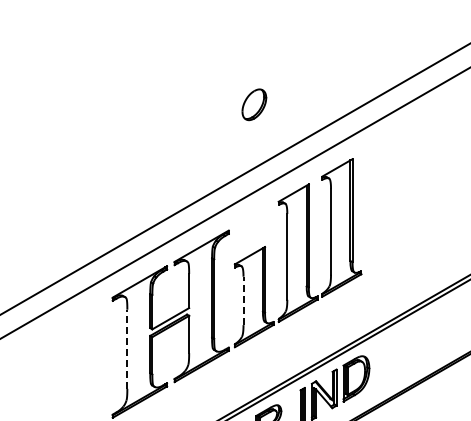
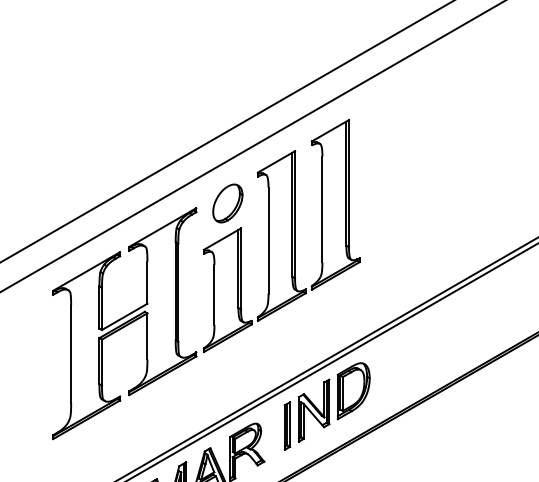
part: (254, 104) -> (228, 203), moved
line: (243, 300) -> (214, 294), dashed -> solid
line: (127, 349) -> (71, 354), dashed -> solid

